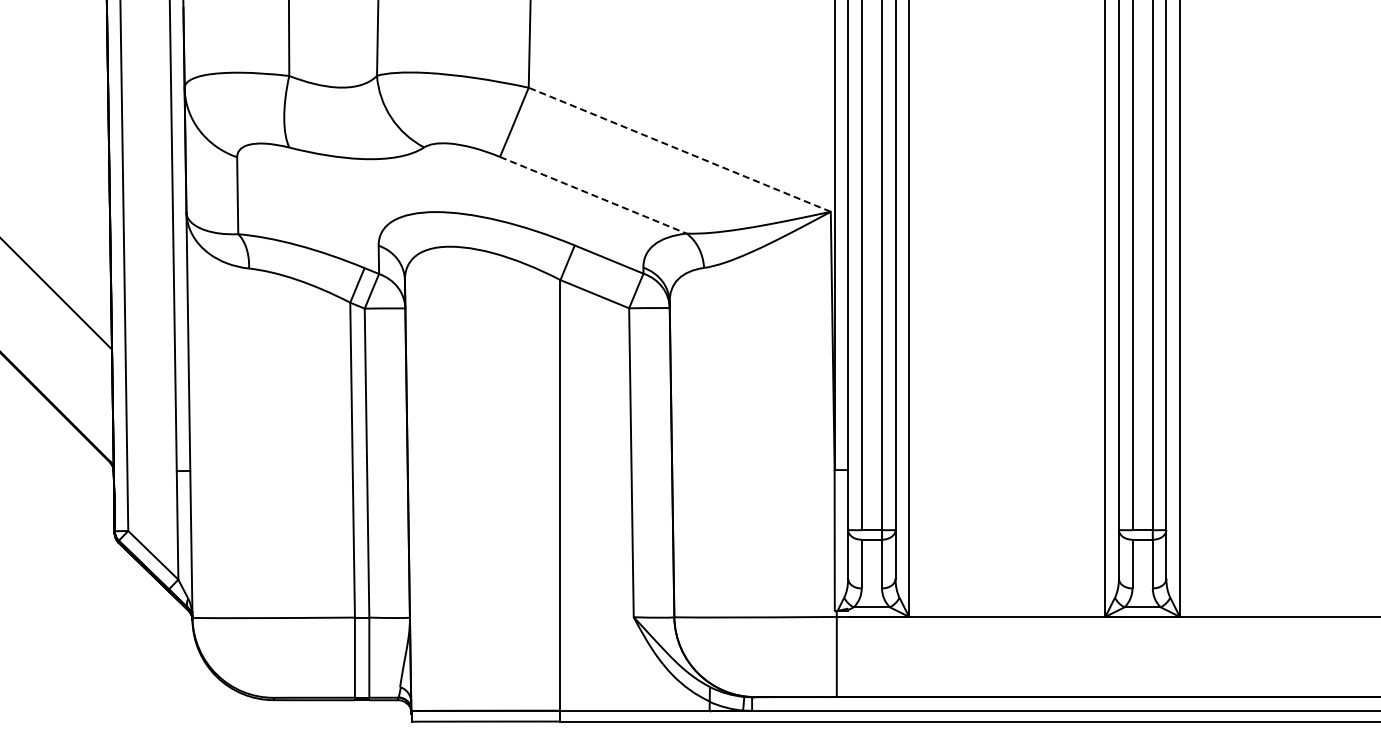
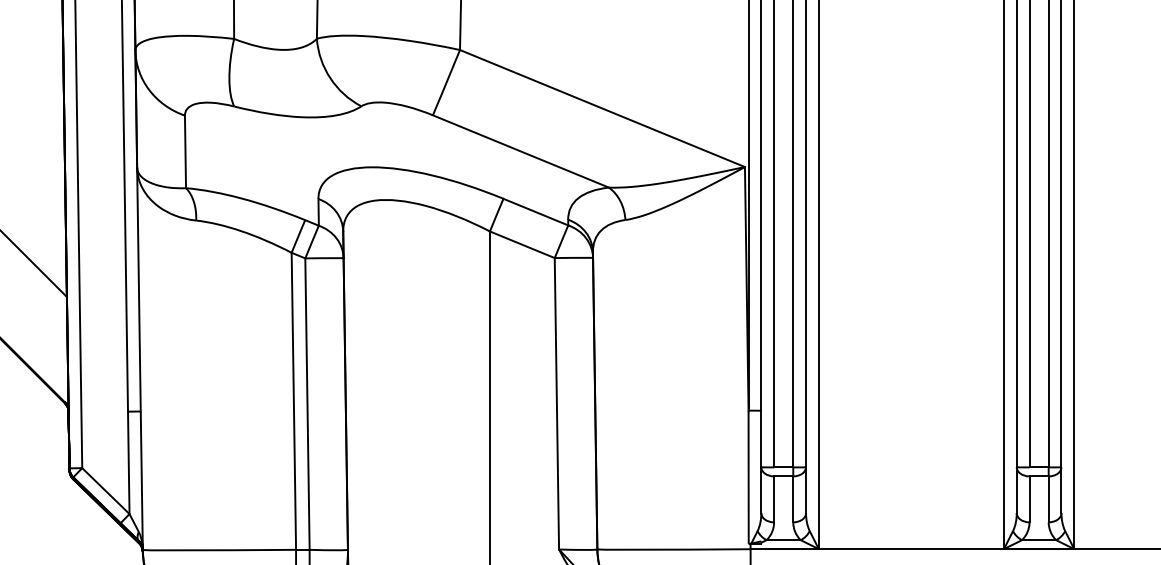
line: (679, 149) -> (602, 108), dashed -> solid
line: (593, 195) -> (521, 151), dashed -> solid

